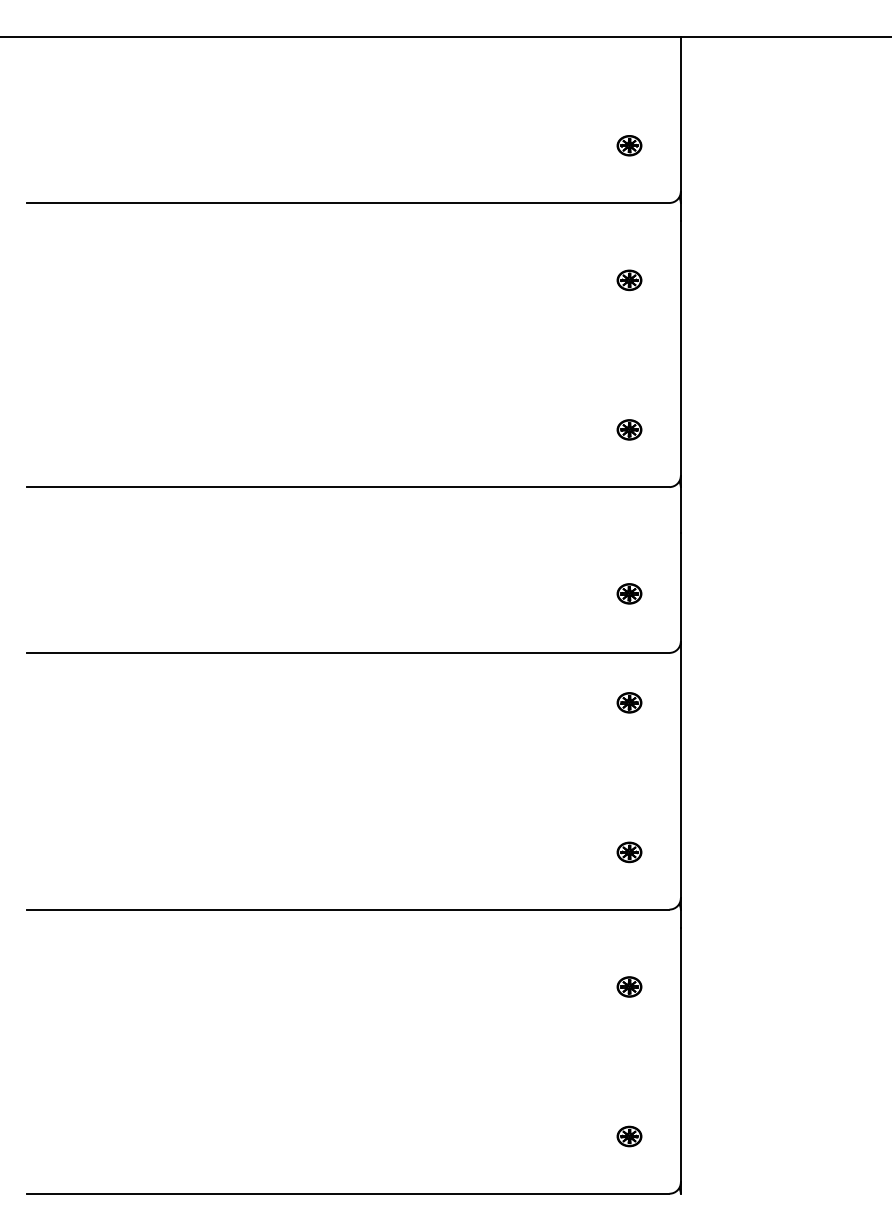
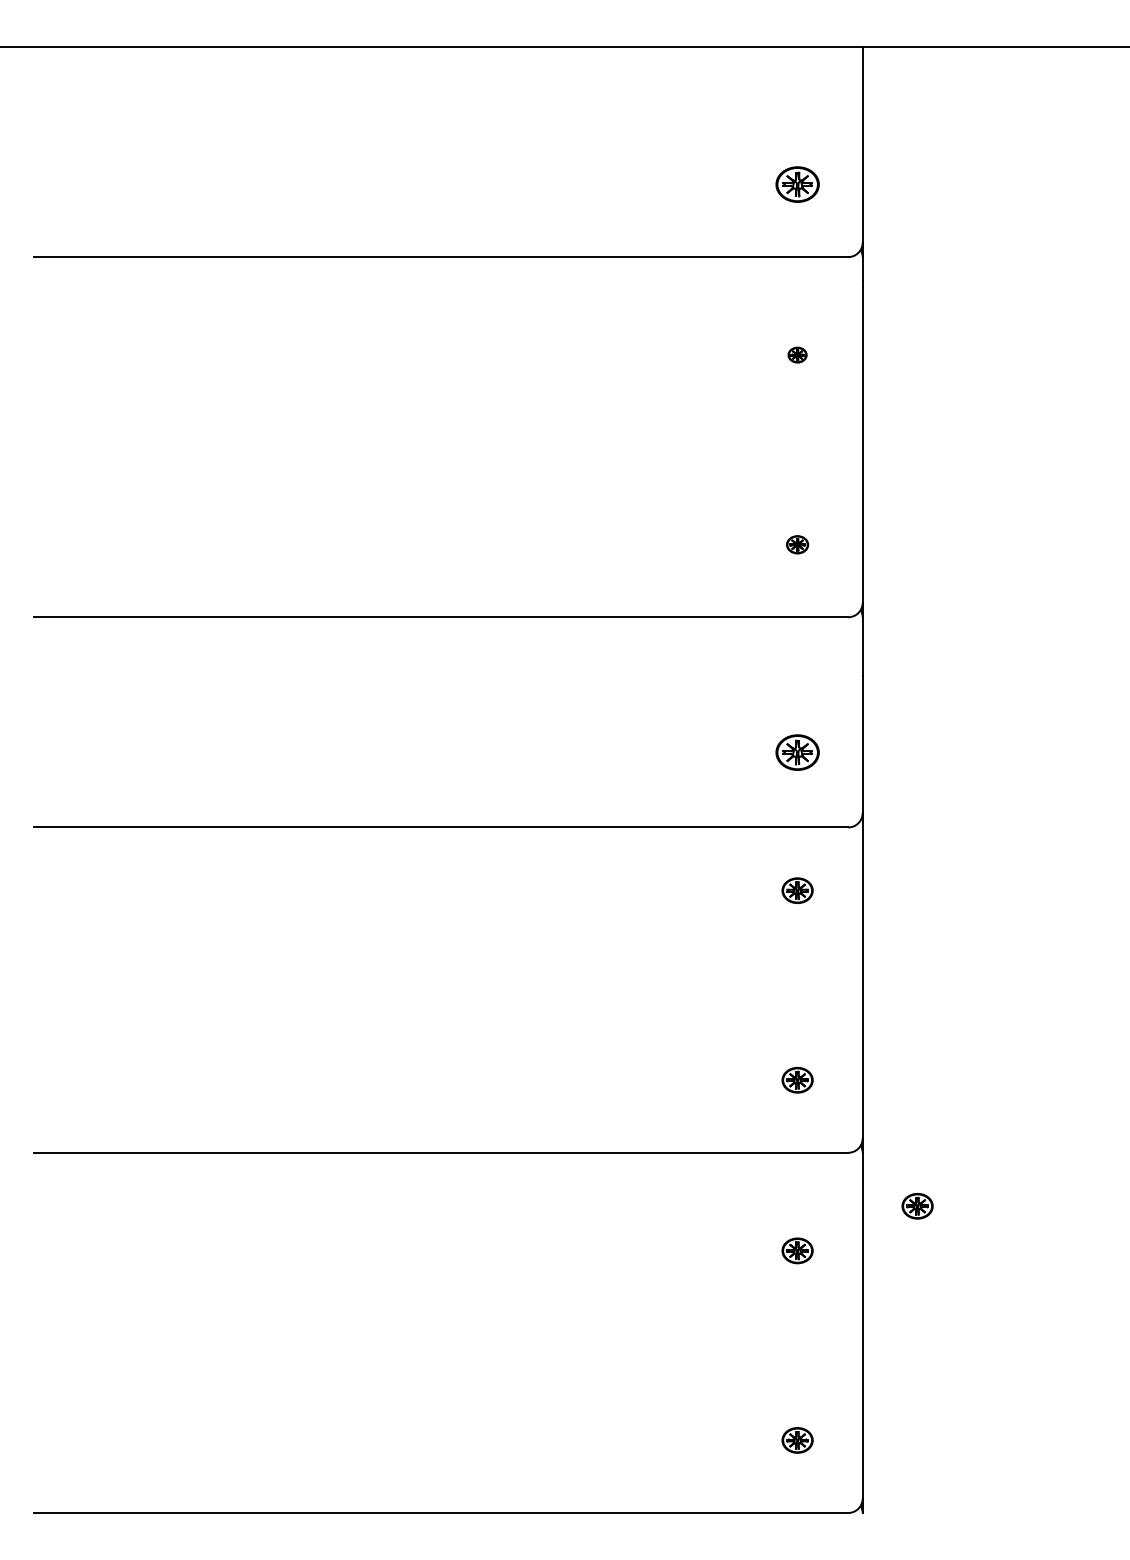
part: (629, 145) -> (797, 184), size x1.4
part: (629, 279) -> (797, 354), size x0.6
part: (629, 429) -> (797, 544), size x0.7
part: (629, 593) -> (797, 752), size x1.4
part: (724, 951) -> (917, 1206), added

